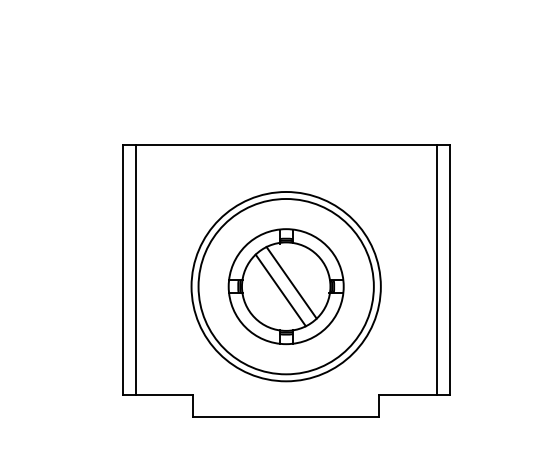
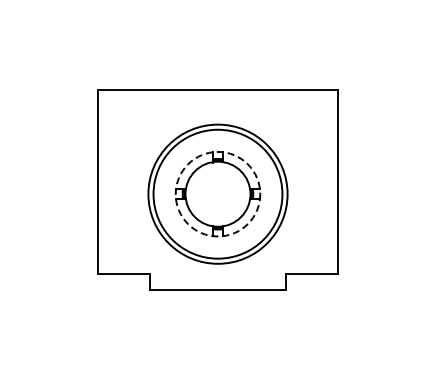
line: (135, 269) -> (107, 181), removed
line: (436, 269) -> (328, 181), removed
line: (290, 282) -> (221, 191), removed
circle: (285, 285) -> (217, 193), solid -> dashed
line: (280, 289) -> (213, 196), removed

